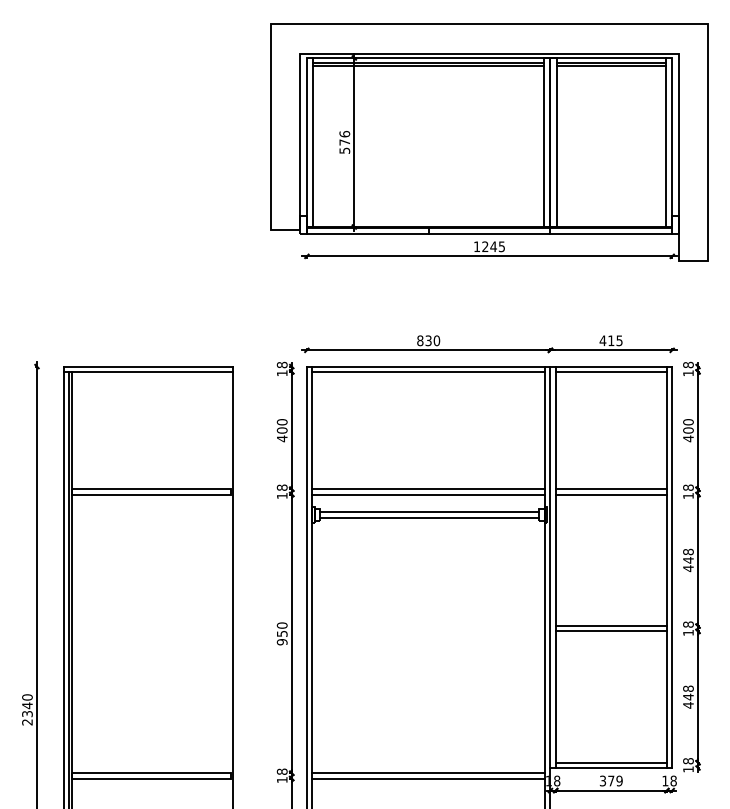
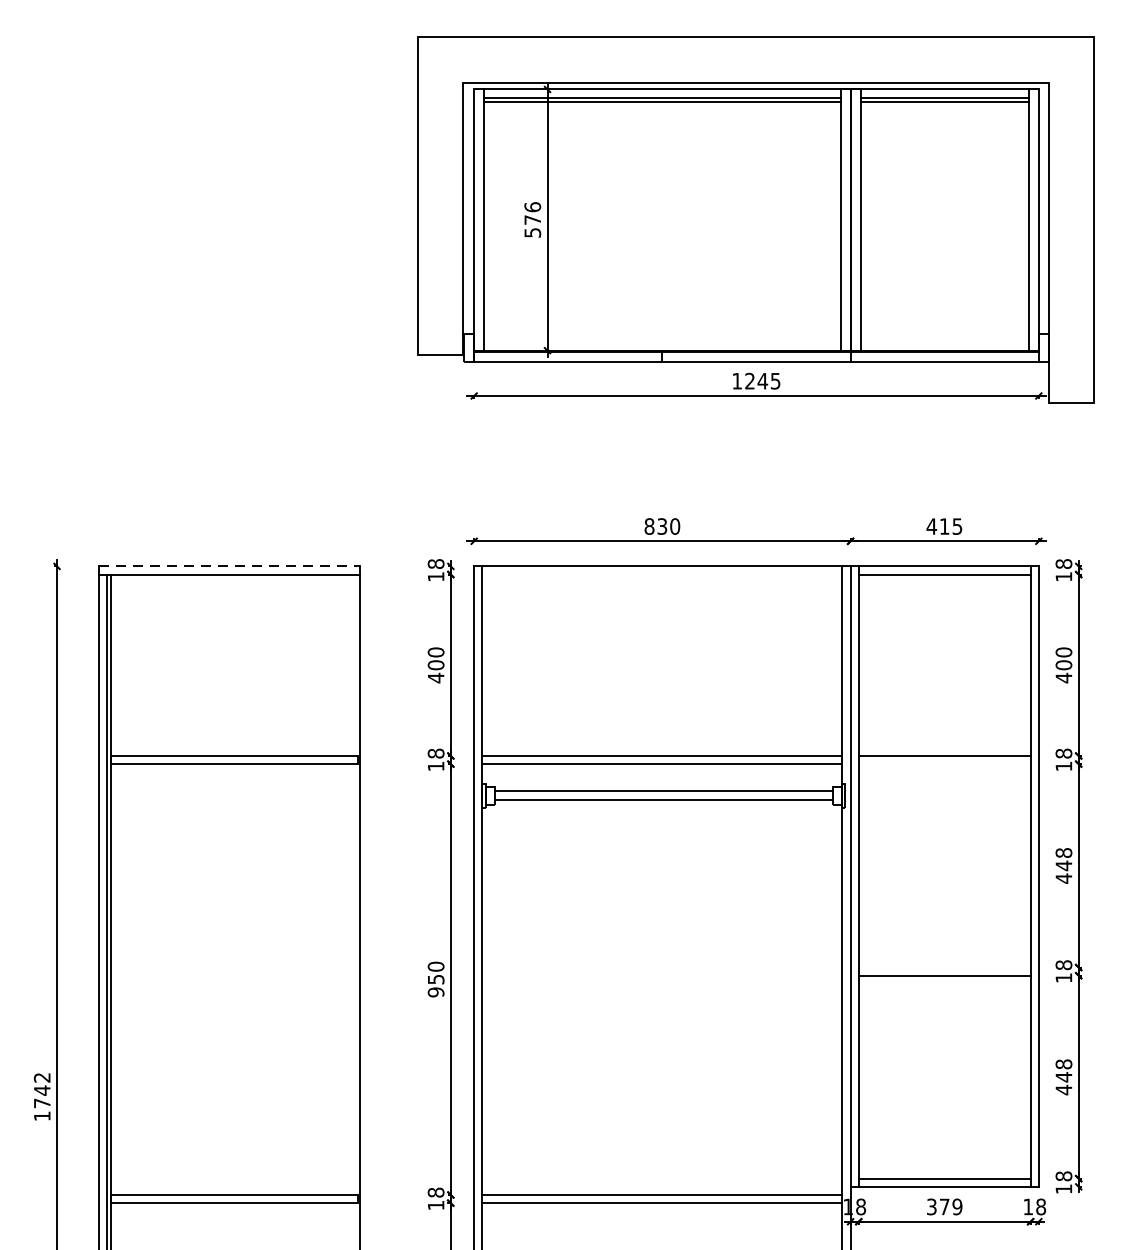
line: (148, 366) -> (229, 566), solid -> dashed
line: (428, 371) -> (662, 573), removed
line: (610, 494) -> (943, 764), removed
line: (610, 626) -> (943, 968), removed
text: (27, 709) -> (42, 1096), 2340 -> 1742

